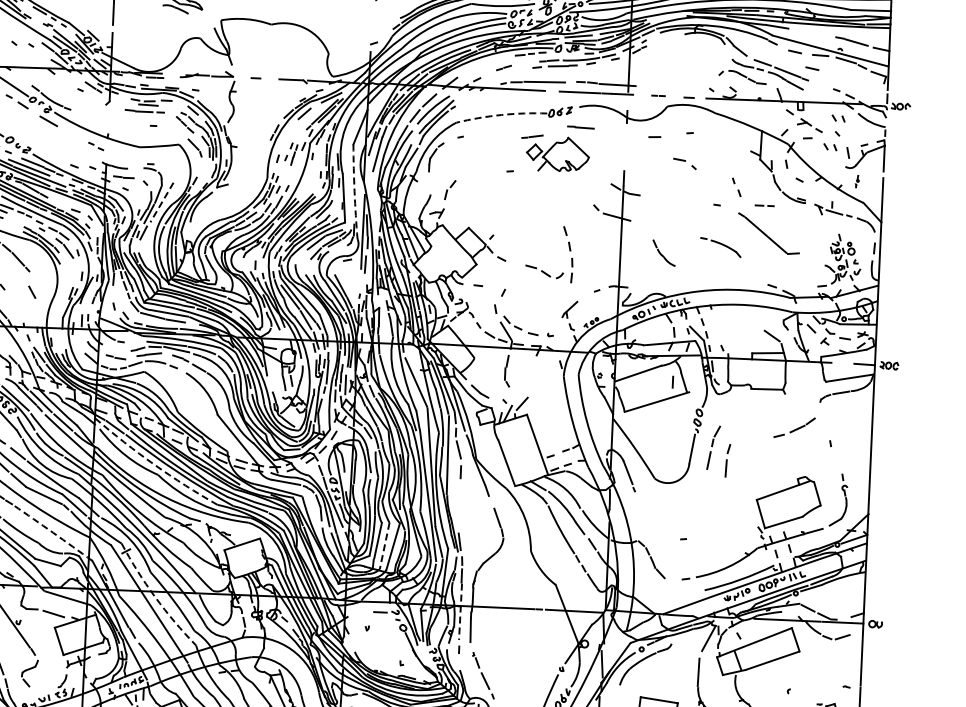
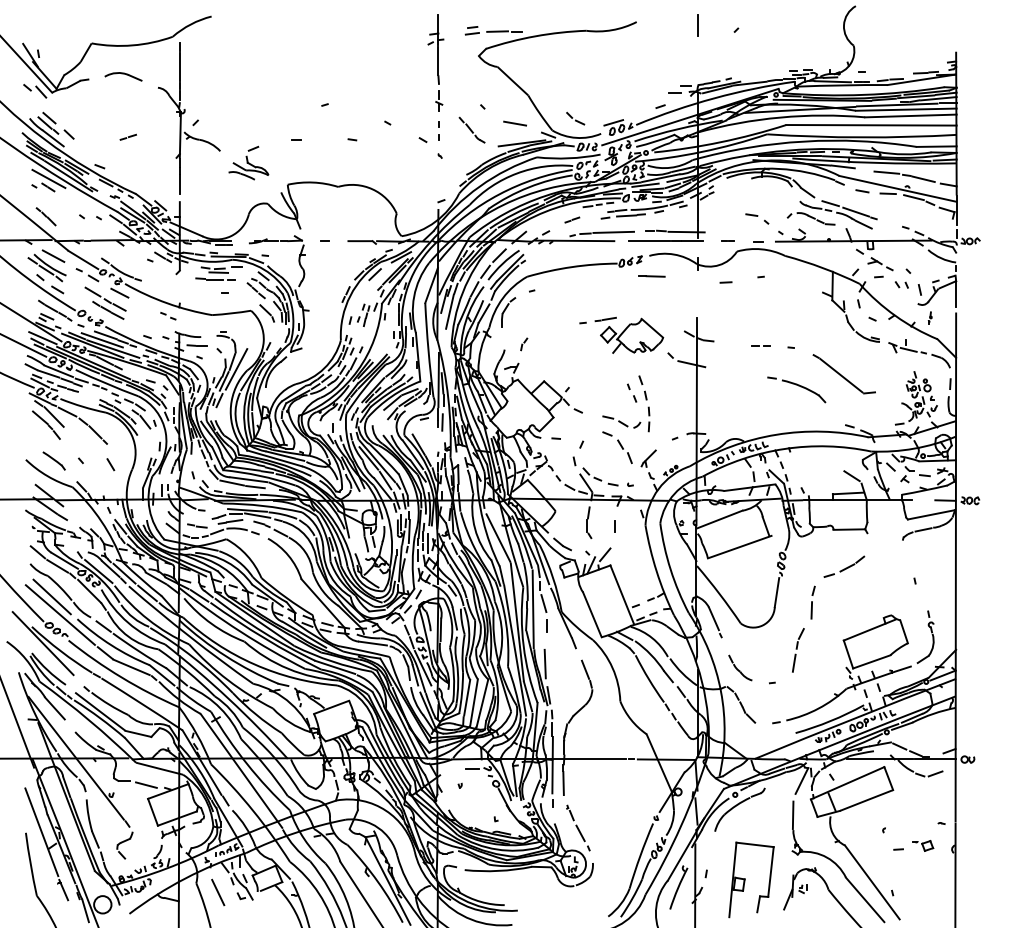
line: (819, 34) -> (886, 172), added
line: (812, 68) -> (880, 207), removed
arc: (501, 115) -> (571, 267), dashed -> solid
part: (838, 118) -> (908, 255), removed
part: (33, 130) -> (105, 302), added
part: (555, 152) -> (629, 334), moved
part: (685, 163) -> (757, 218), moved
part: (737, 186) -> (632, 392), moved
part: (450, 190) -> (524, 344), size x0.62
arc: (354, 192) -> (428, 350), dashed -> solid
line: (161, 202) -> (236, 369), dashed -> solid
line: (763, 204) -> (759, 345), moved
part: (720, 247) -> (796, 389), size x1.43
part: (664, 252) -> (740, 667), moved
part: (539, 297) -> (617, 447), added
line: (672, 382) -> (614, 526), moved
part: (794, 427) -> (844, 566), moved
part: (713, 447) -> (798, 650), moved
arc: (154, 464) -> (240, 631), dashed -> solid
line: (456, 509) -> (544, 663), added
arc: (53, 533) -> (142, 704), dashed -> solid
line: (385, 545) -> (474, 702), dashed -> solid
arc: (155, 596) -> (247, 763), dashed -> solid
line: (460, 612) -> (552, 765), dashed -> solid

